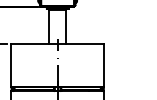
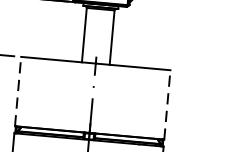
line: (11, 65) -> (18, 92), solid -> dashed
line: (104, 65) -> (167, 105), solid -> dashed

